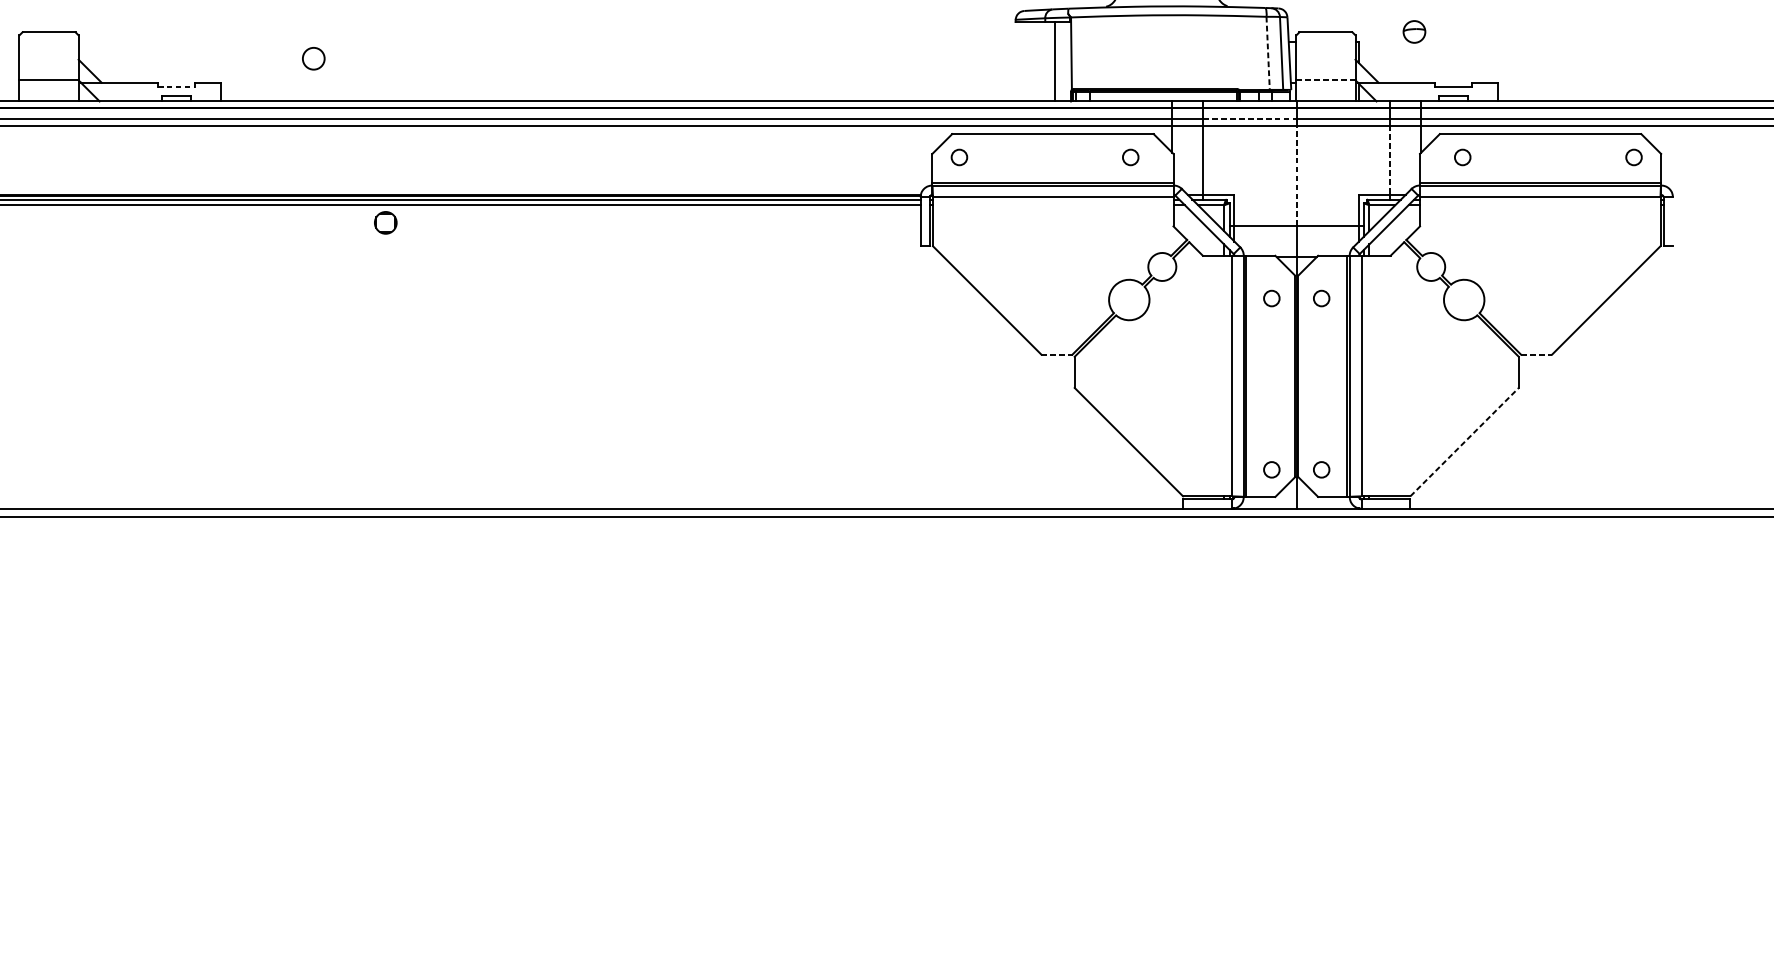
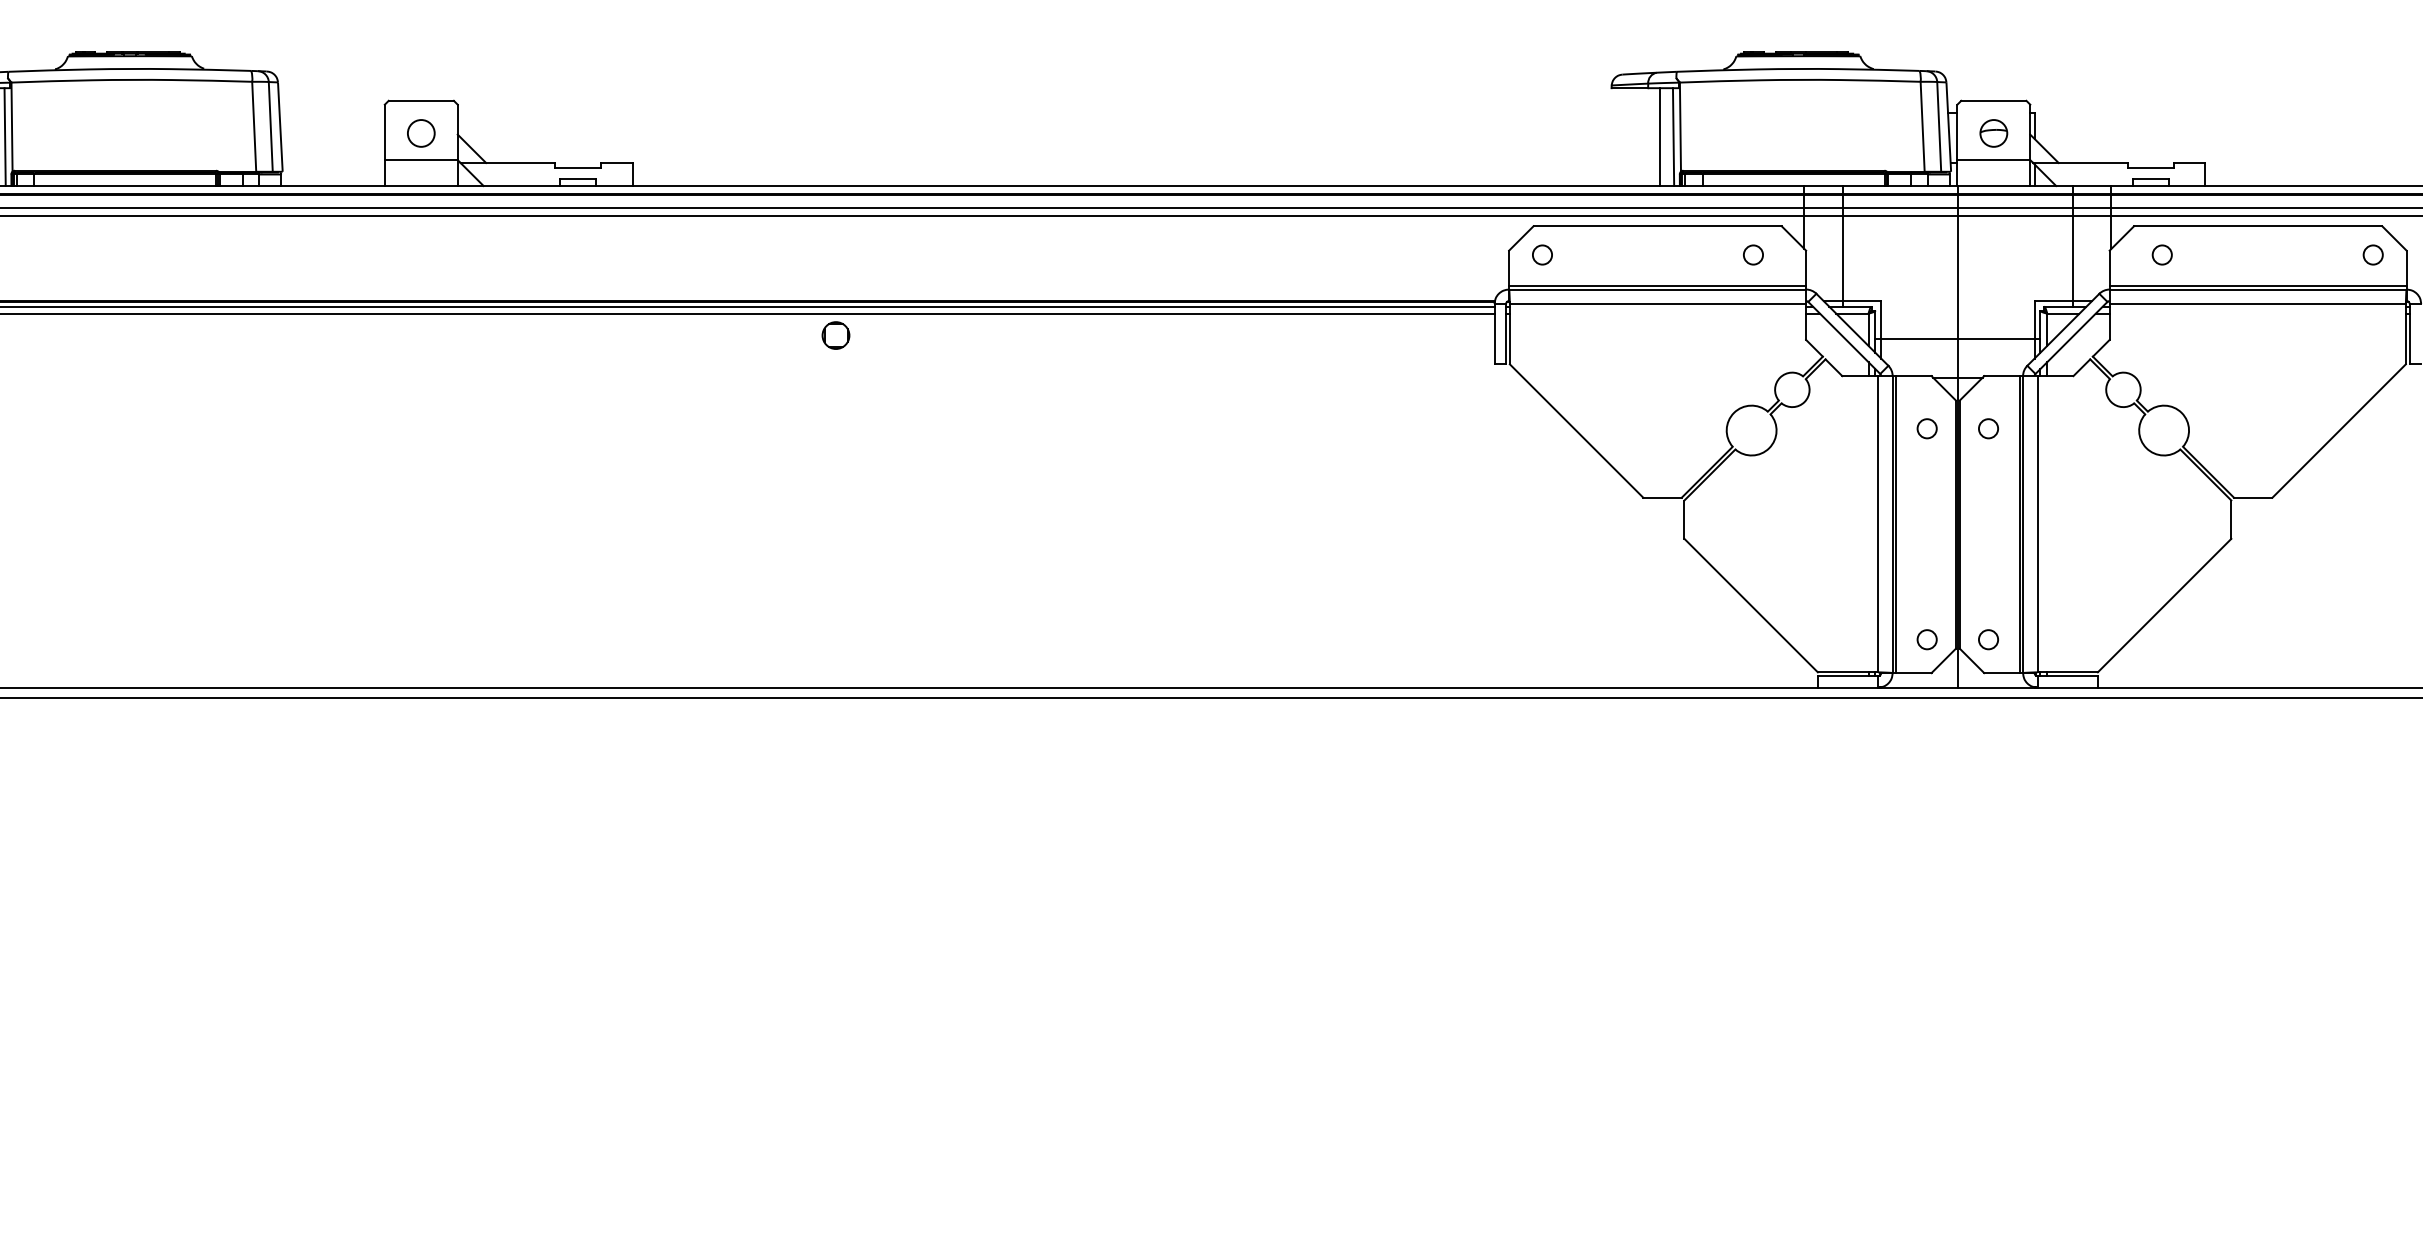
part: (1414, 32) -> (1993, 133), moved
line: (1268, 53) -> (1922, 127), dashed -> solid
circle: (313, 58) -> (421, 133), moved
line: (1065, 61) -> (1673, 136), added
line: (1325, 80) -> (1993, 160), dashed -> solid
line: (176, 86) -> (578, 167), dashed -> solid
line: (1250, 119) -> (1900, 208), dashed -> solid
line: (1389, 160) -> (2072, 258), dashed -> solid
line: (1296, 175) -> (1957, 277), dashed -> solid
line: (1057, 354) -> (1663, 497), dashed -> solid
line: (1536, 354) -> (2253, 497), dashed -> solid
line: (1464, 442) -> (2164, 605), dashed -> solid

